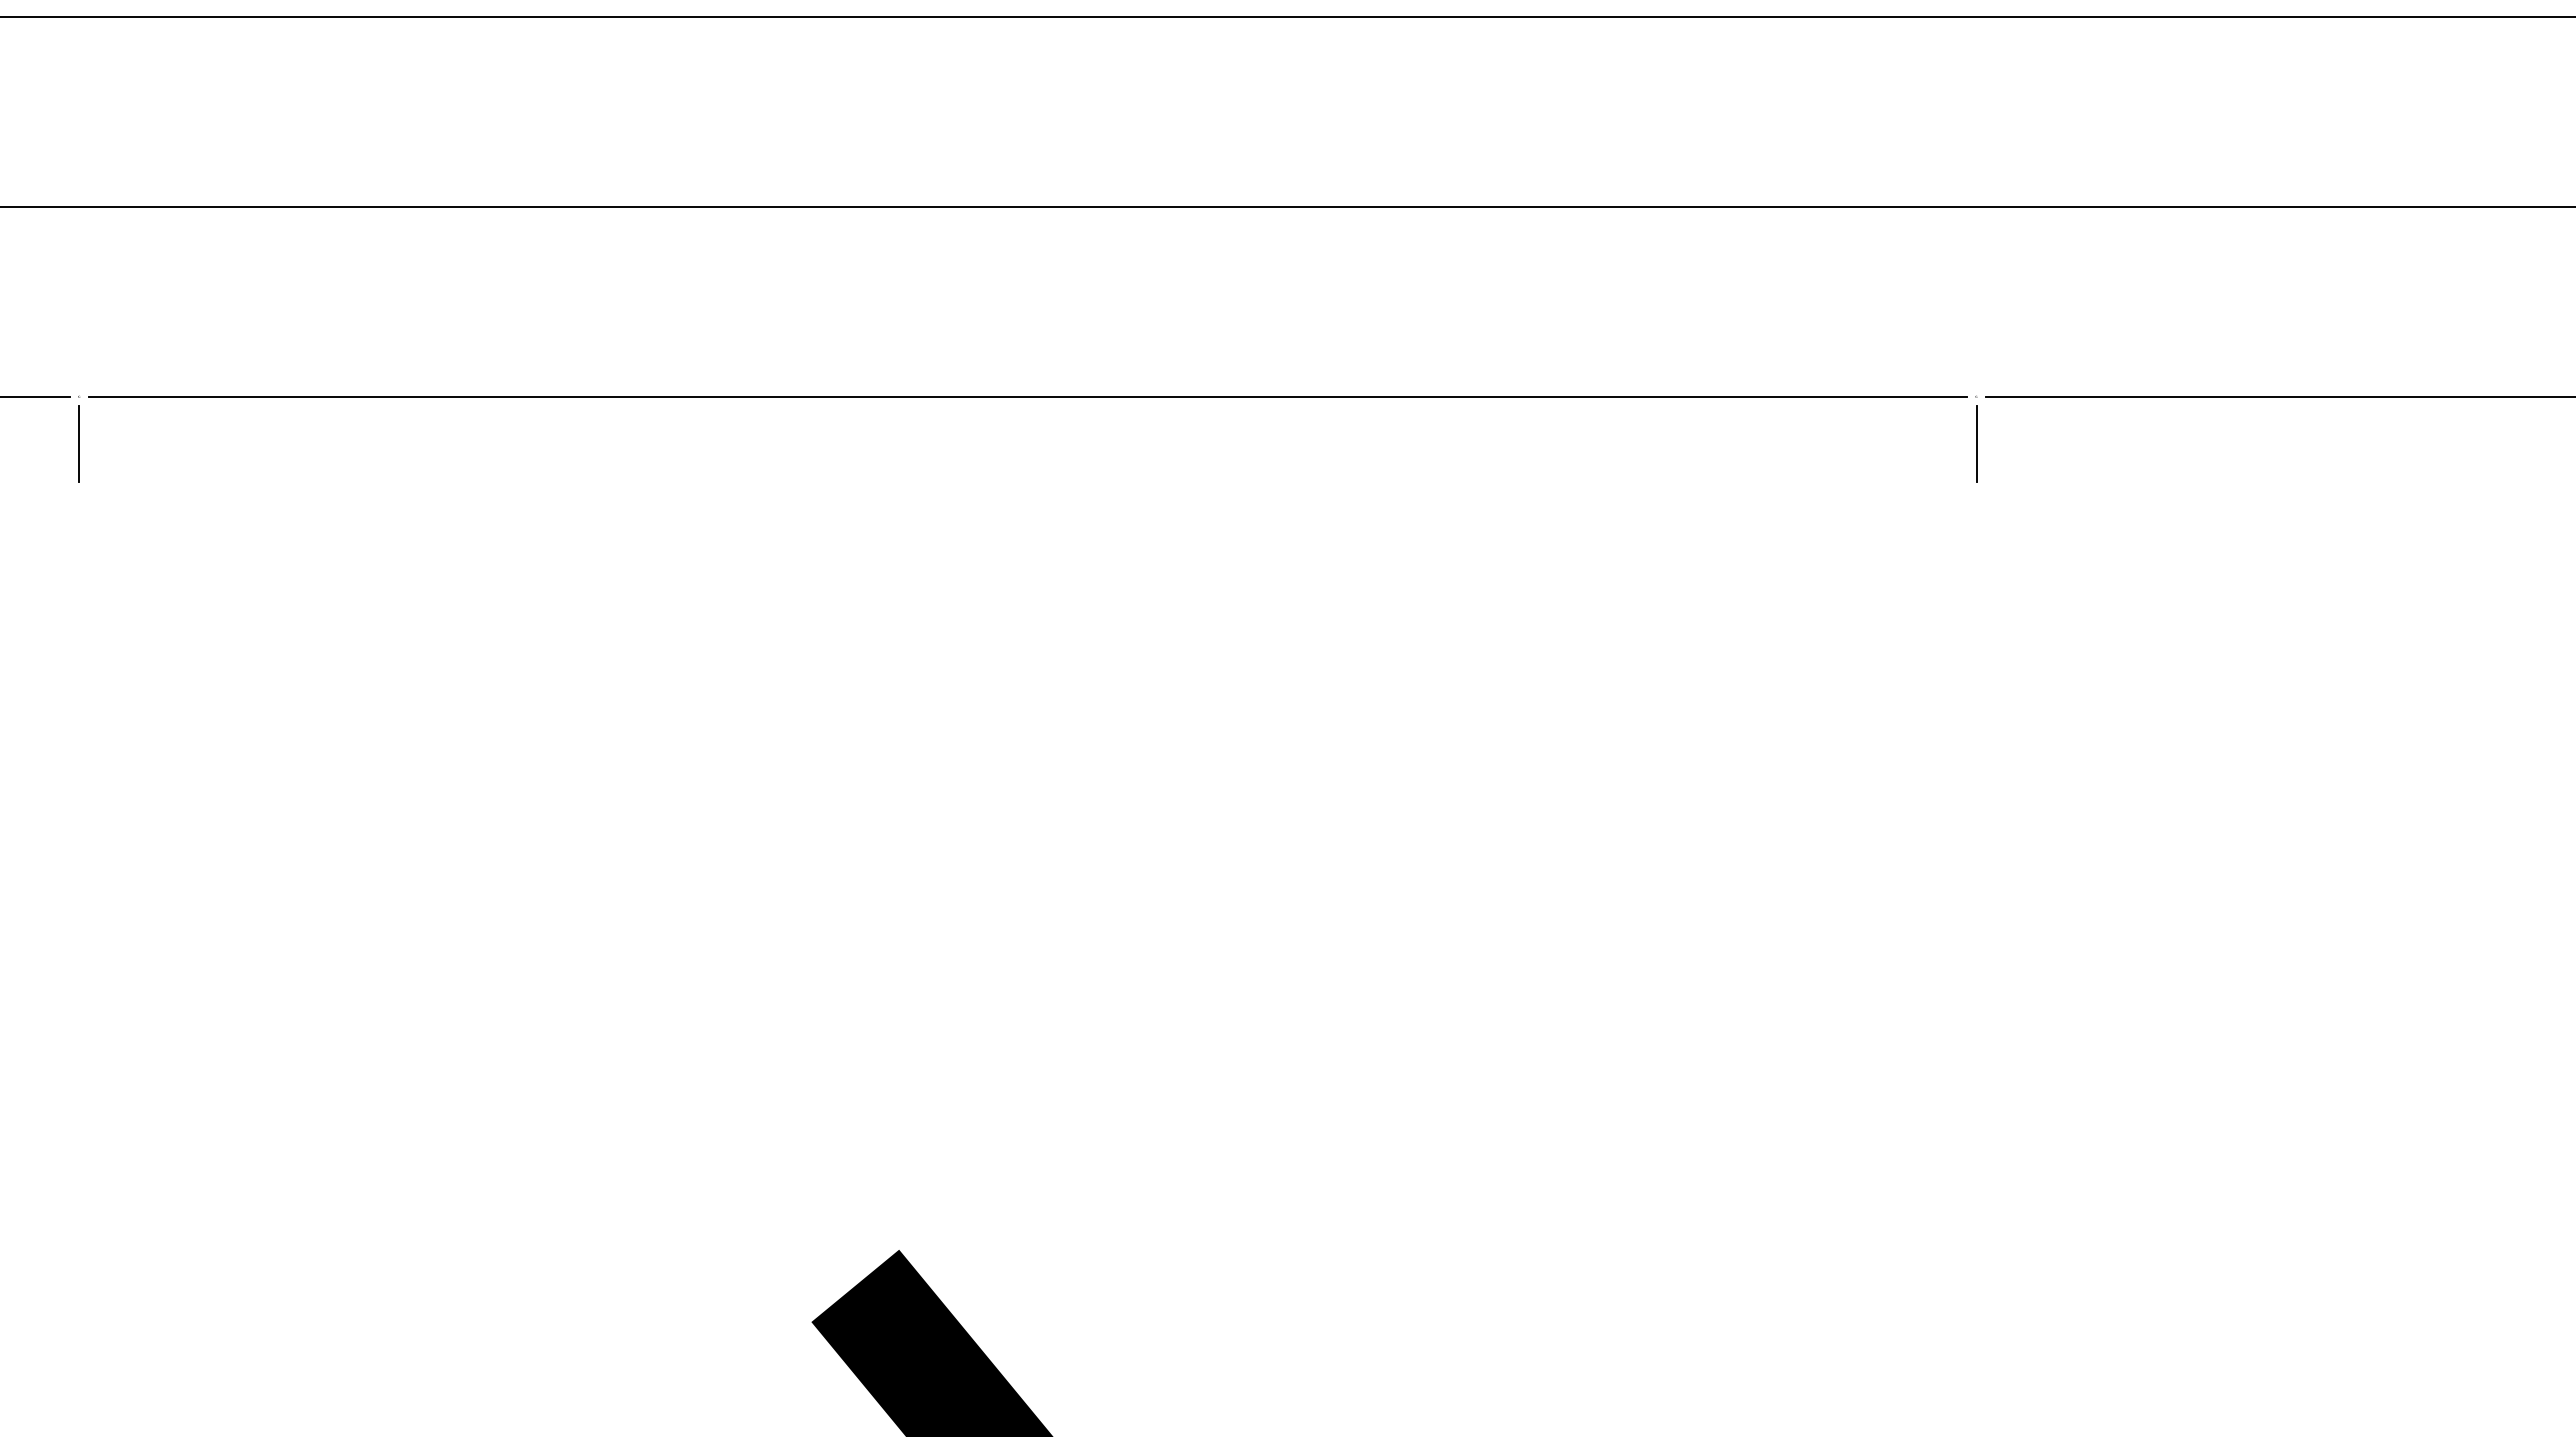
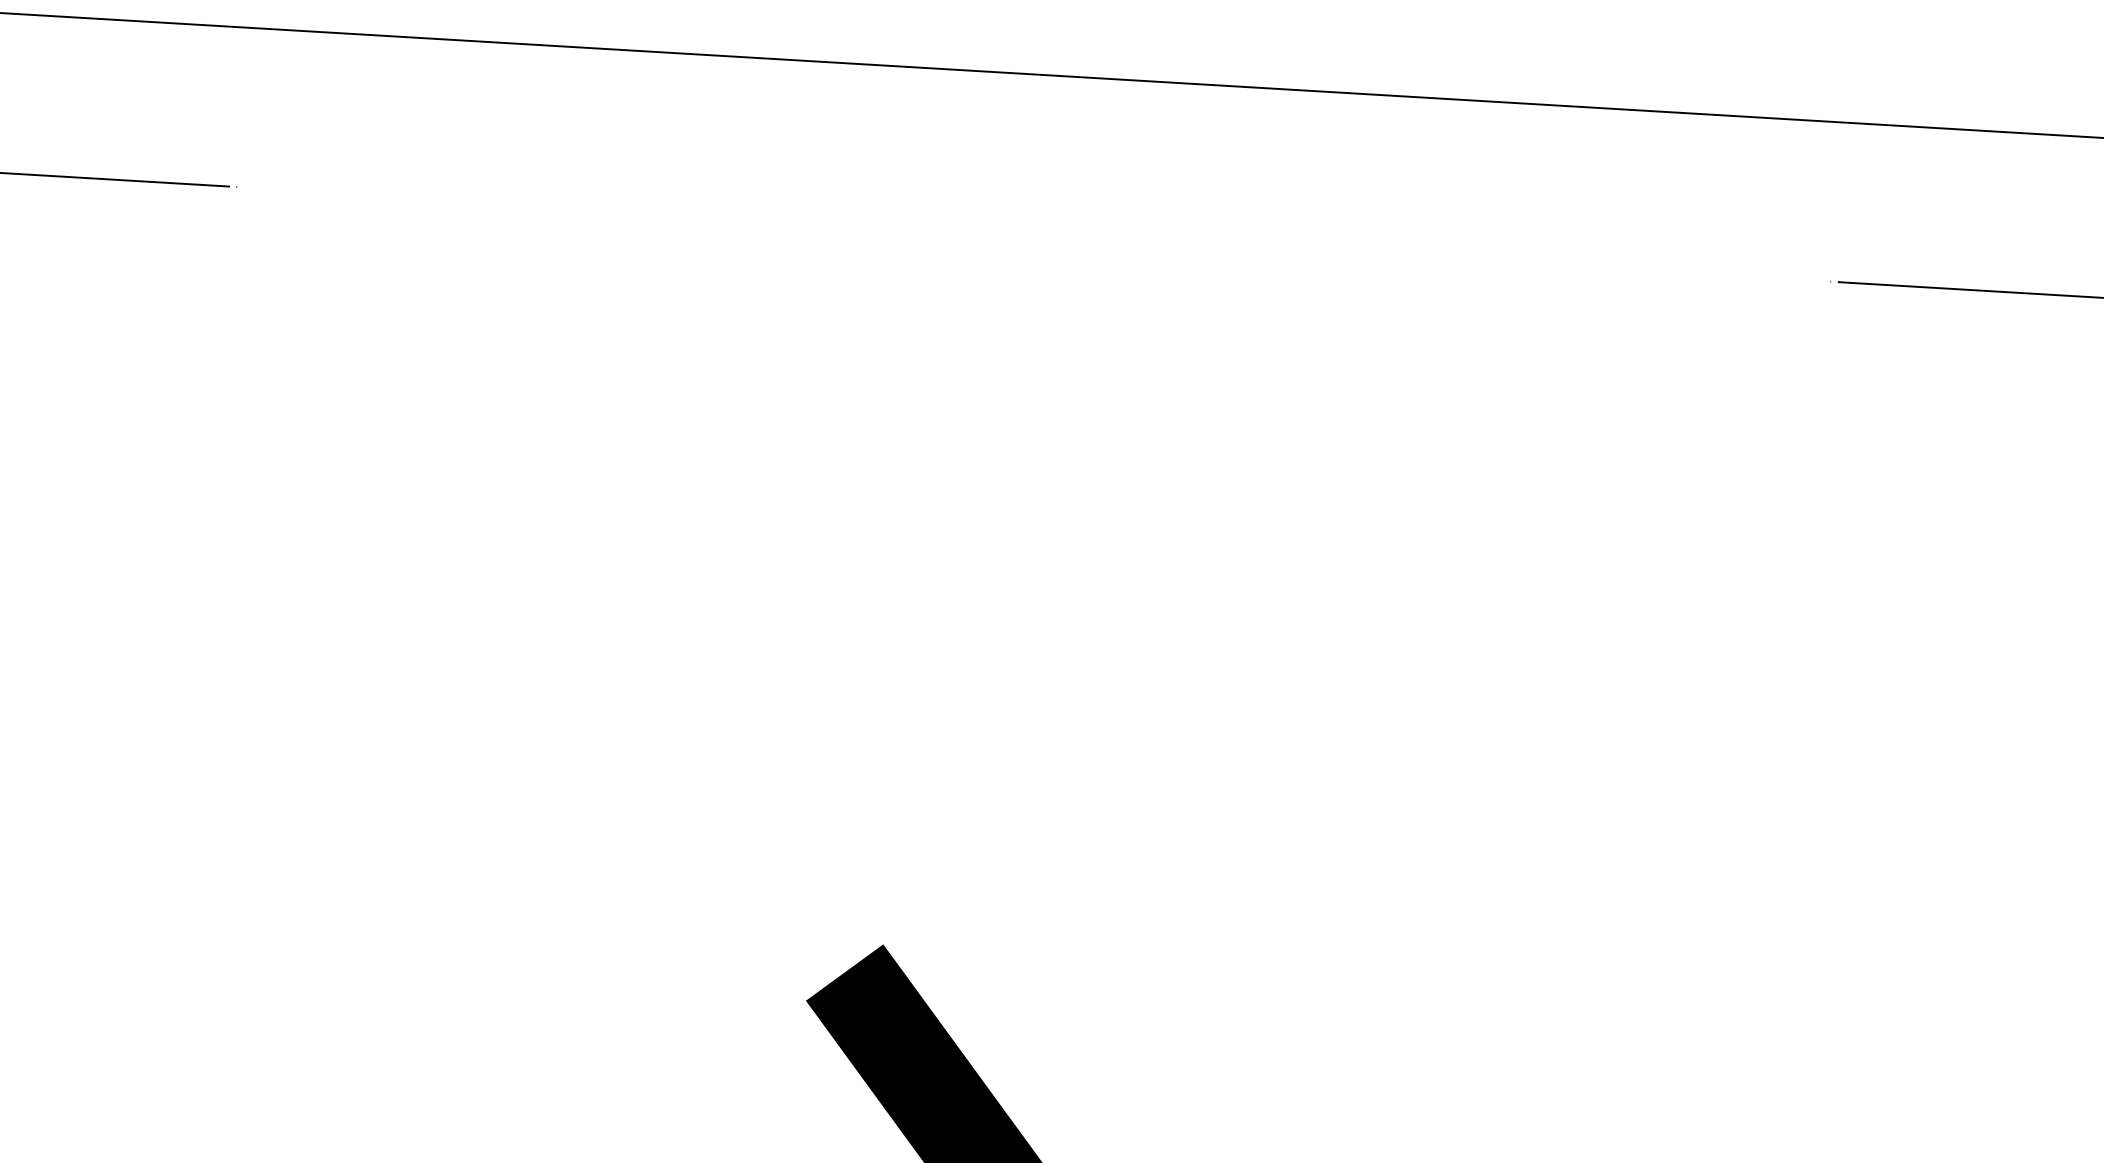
line: (1027, 396) -> (1033, 234), removed
line: (78, 443) -> (234, 226), removed
line: (1976, 443) -> (1828, 320), removed

